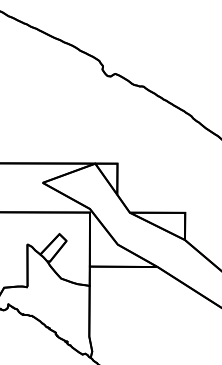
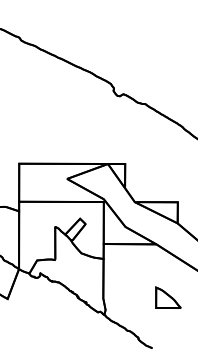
part: (173, 335) -> (168, 297), added

